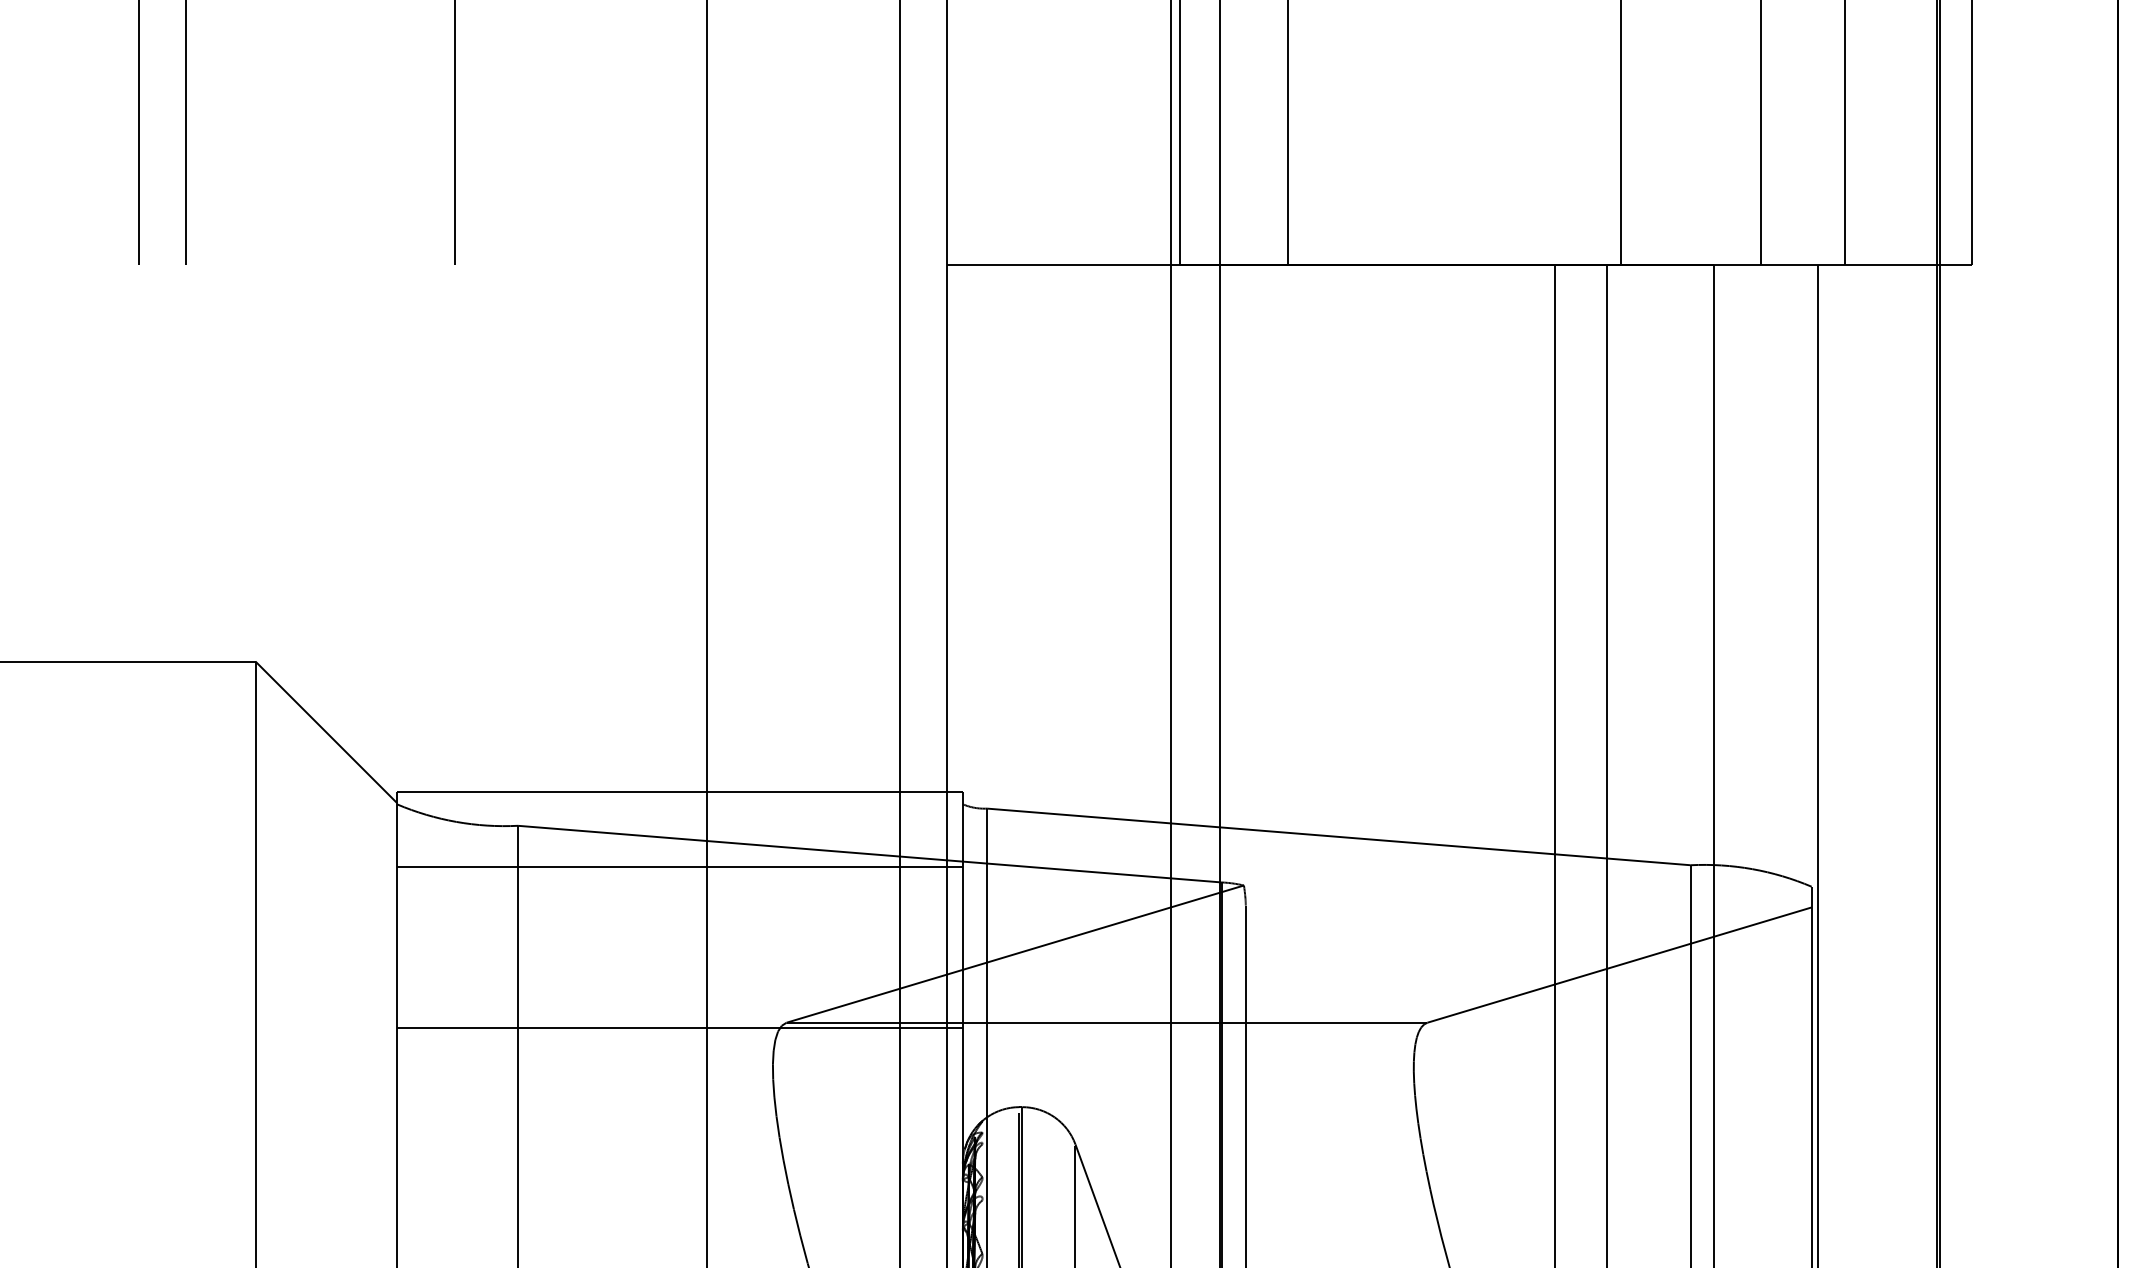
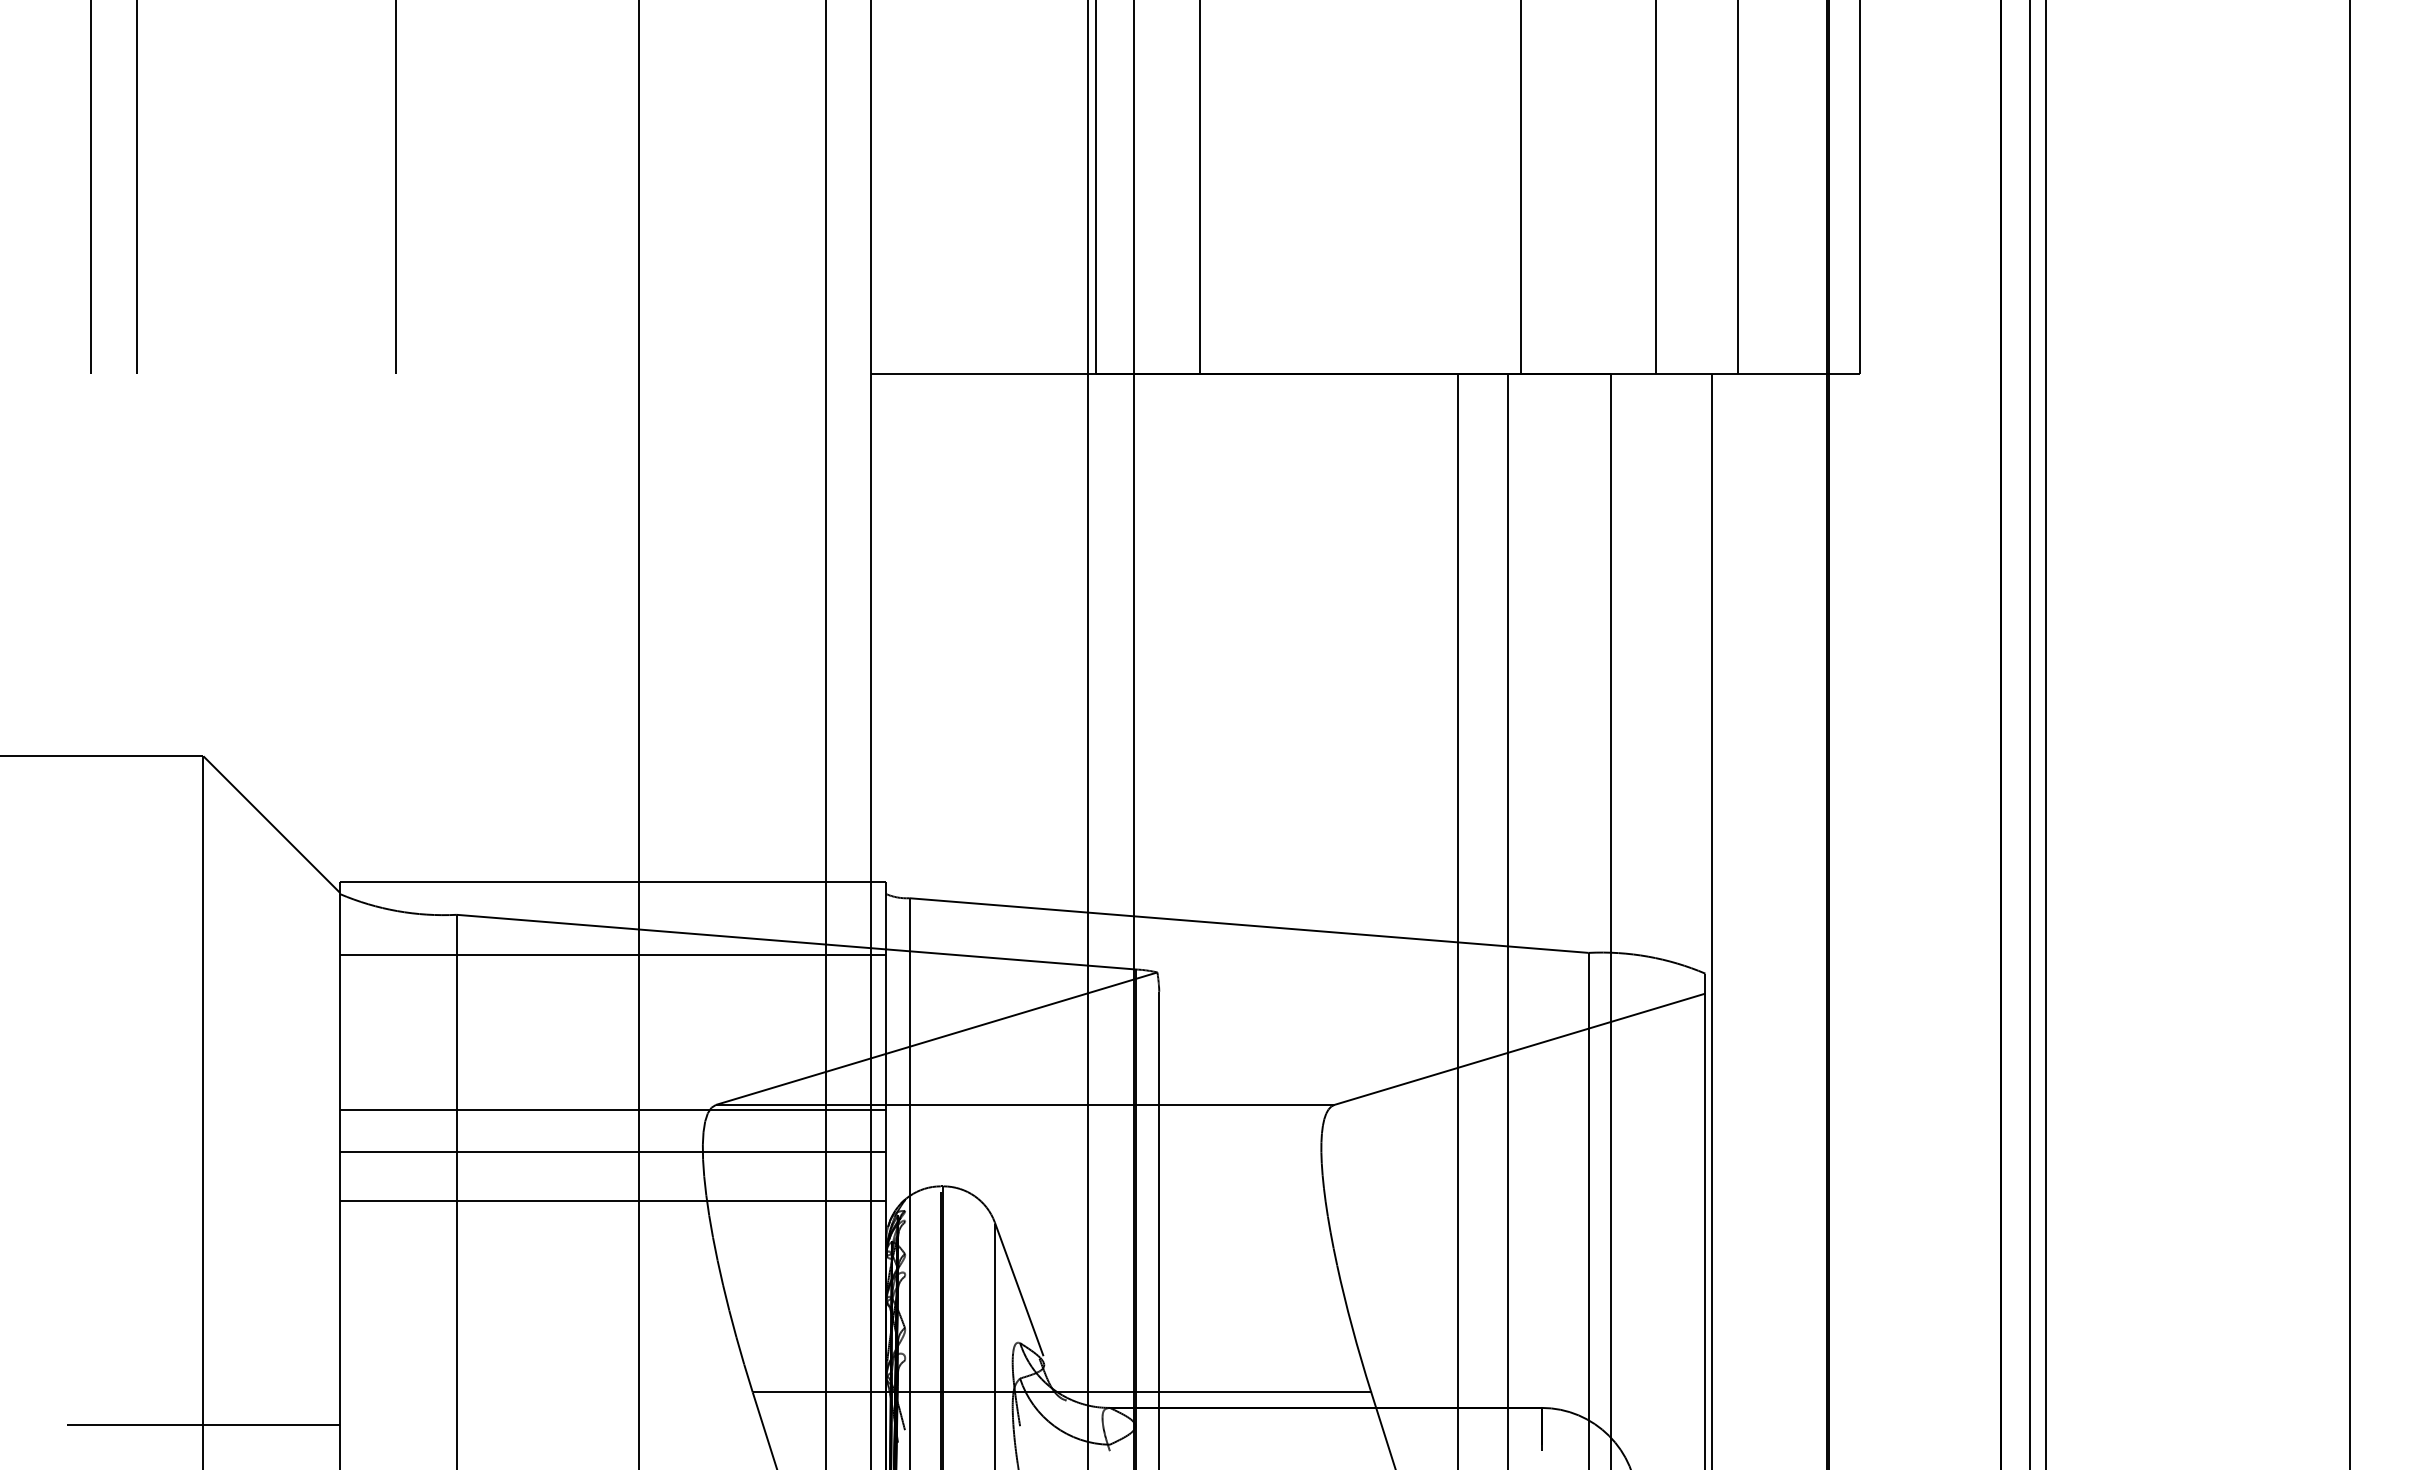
line: (679, 1071) -> (612, 1151), added
line: (679, 1121) -> (612, 1200), added

